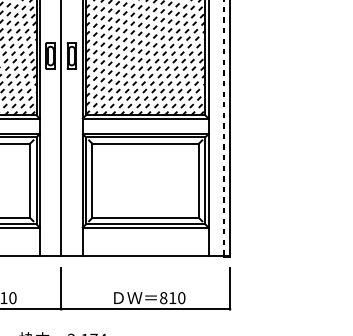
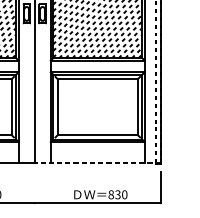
line: (145, 255) -> (97, 162), solid -> dashed
line: (61, 288) -> (34, 187), removed
text: (172, 298) -> (117, 195), 810 -> 830

